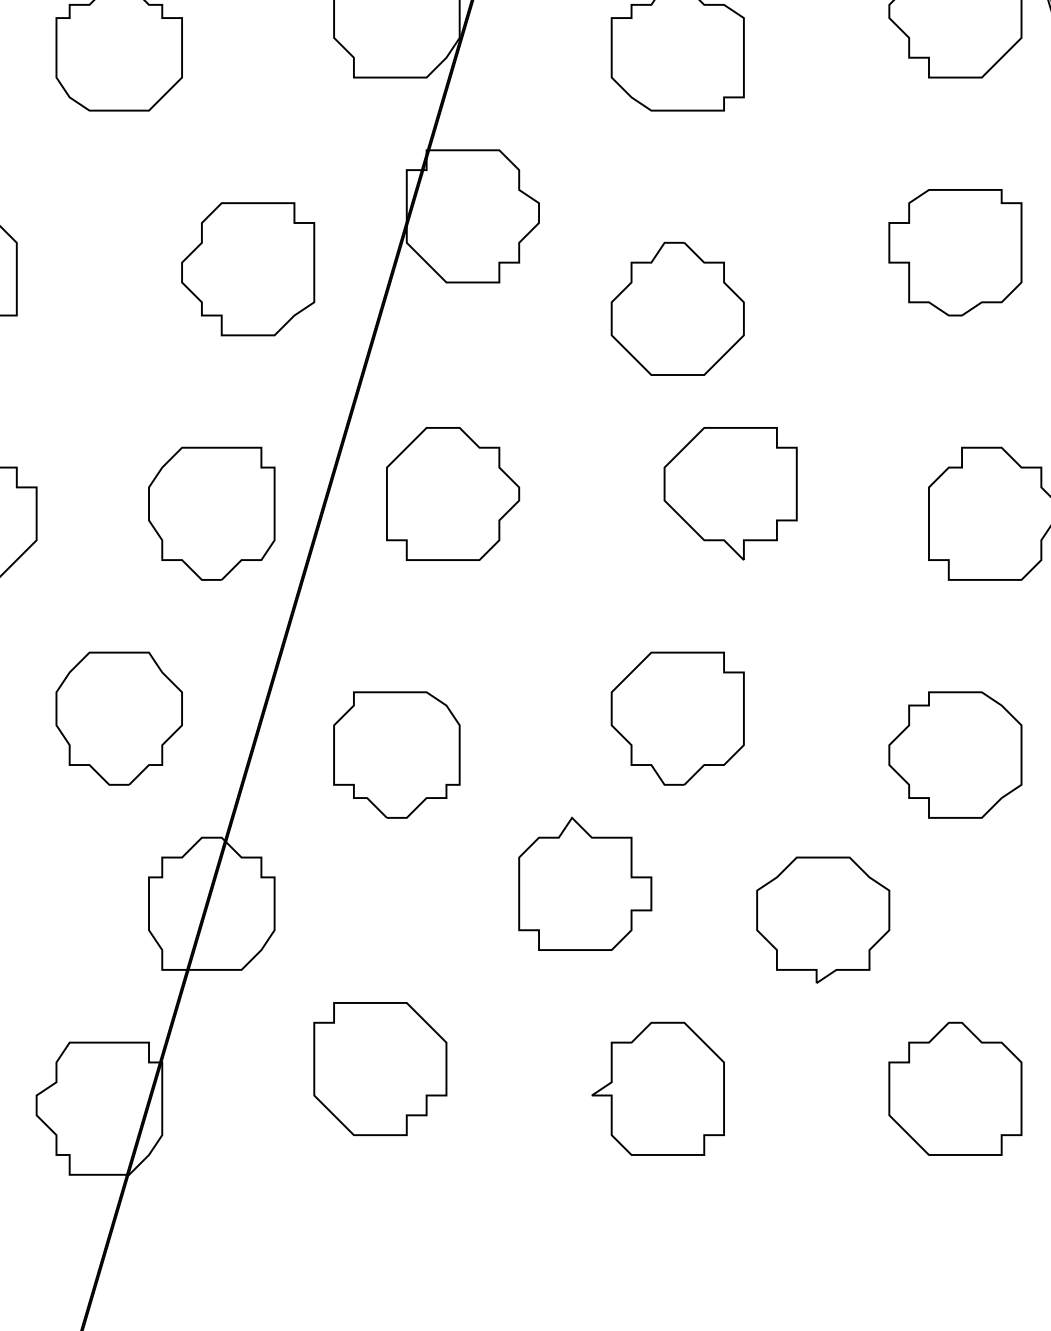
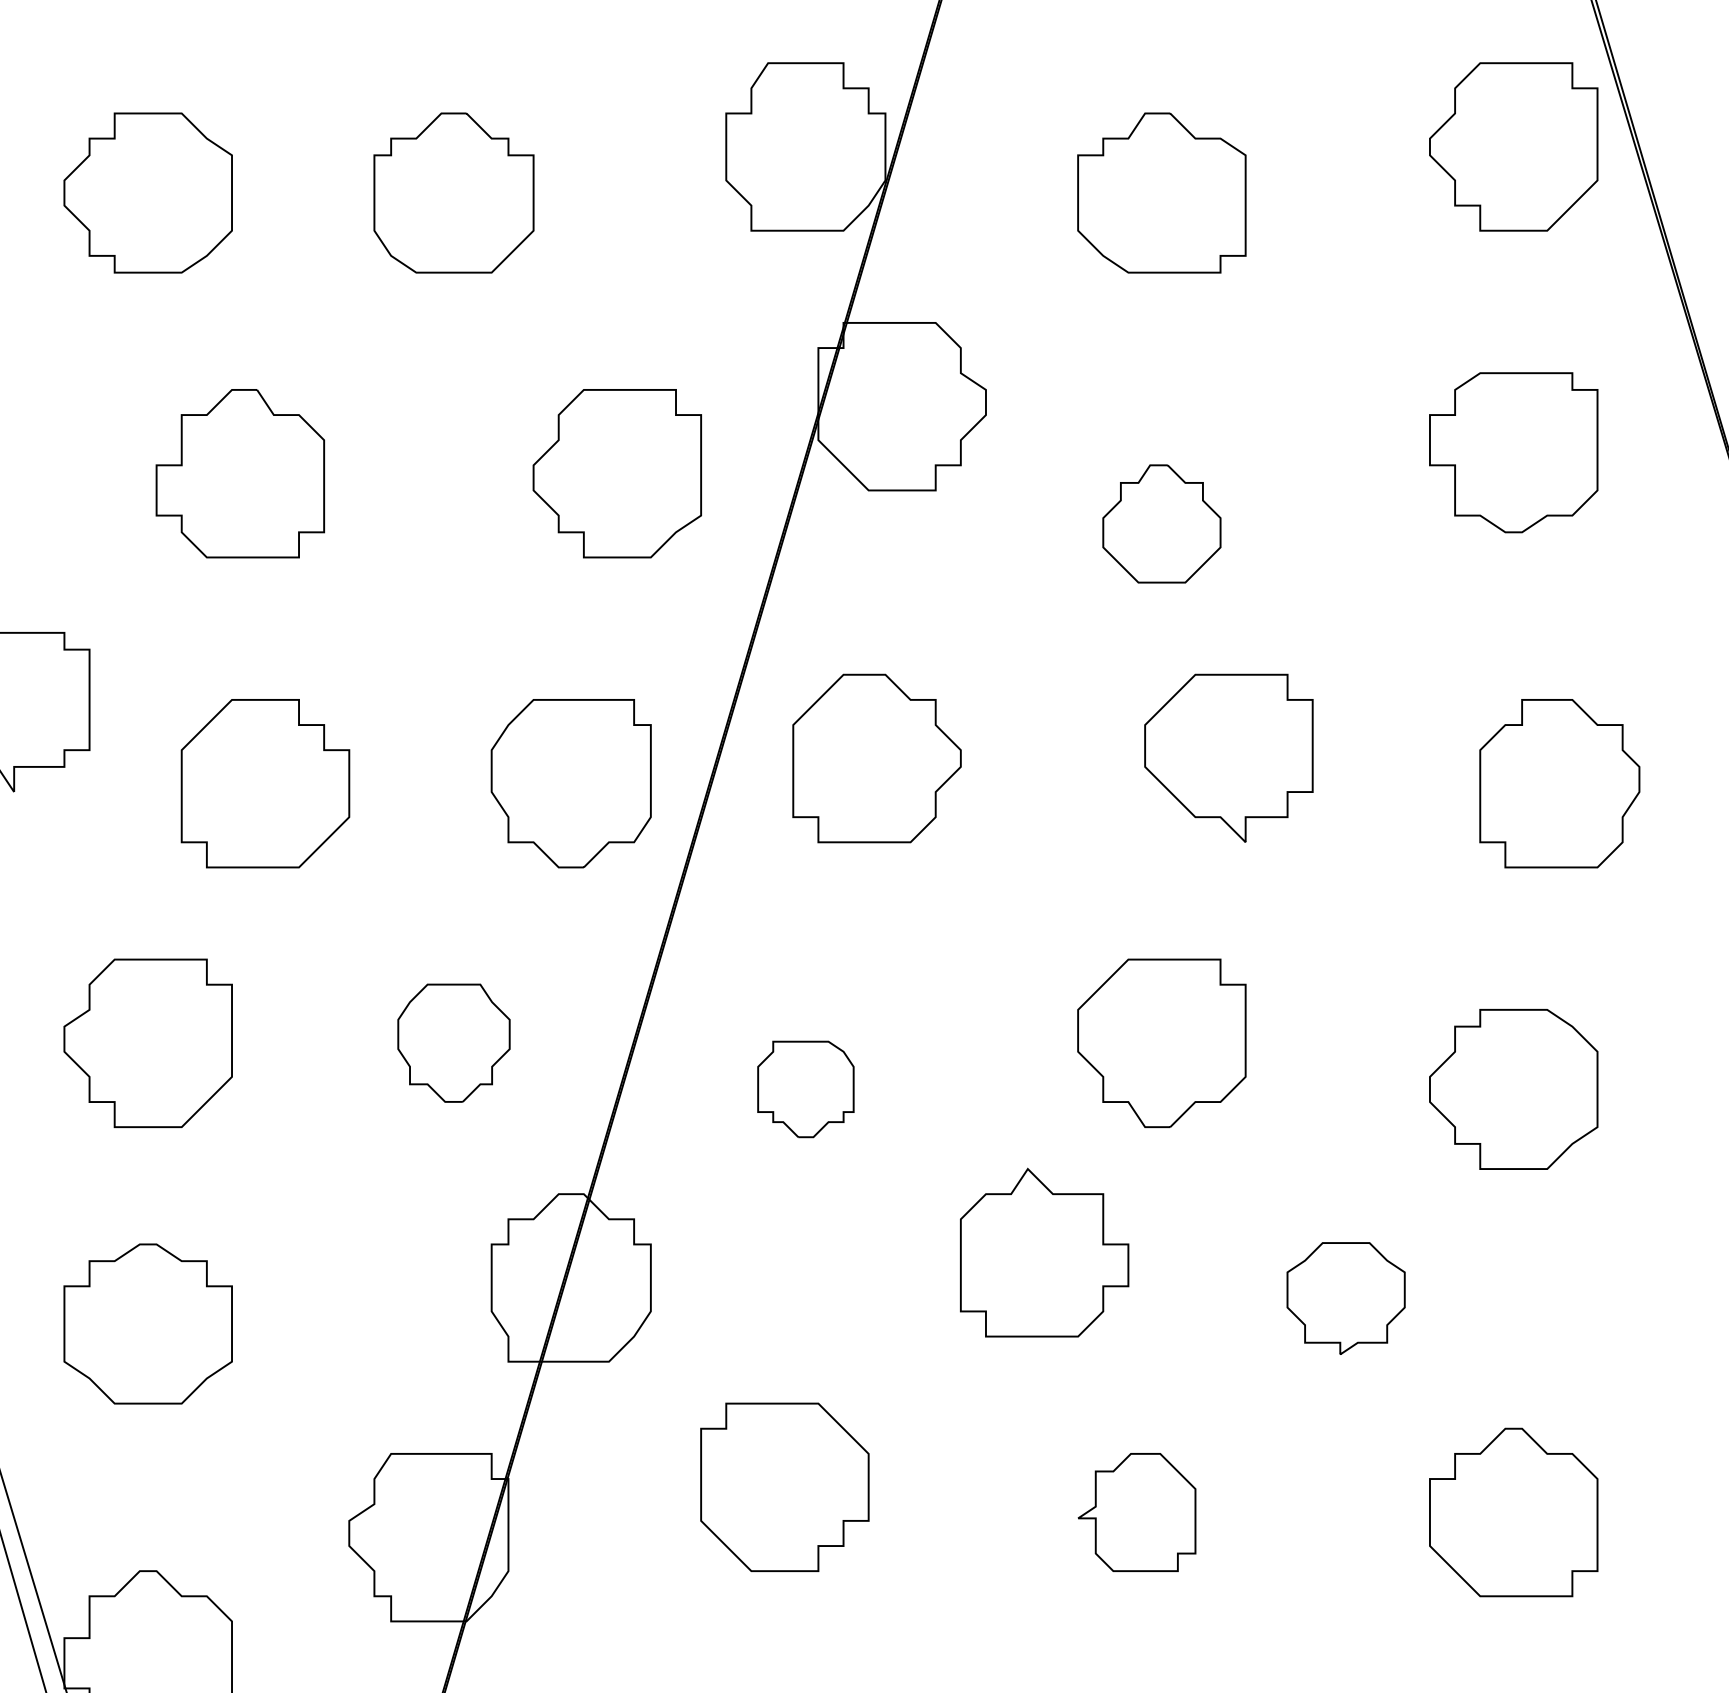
part: (677, 308) -> (1161, 523), size x0.7
part: (118, 718) -> (453, 1042), size x0.7
part: (396, 755) -> (805, 1089), size x0.6
part: (822, 920) -> (1345, 1298), size x0.7
part: (657, 1088) -> (1136, 1512), size x0.7

